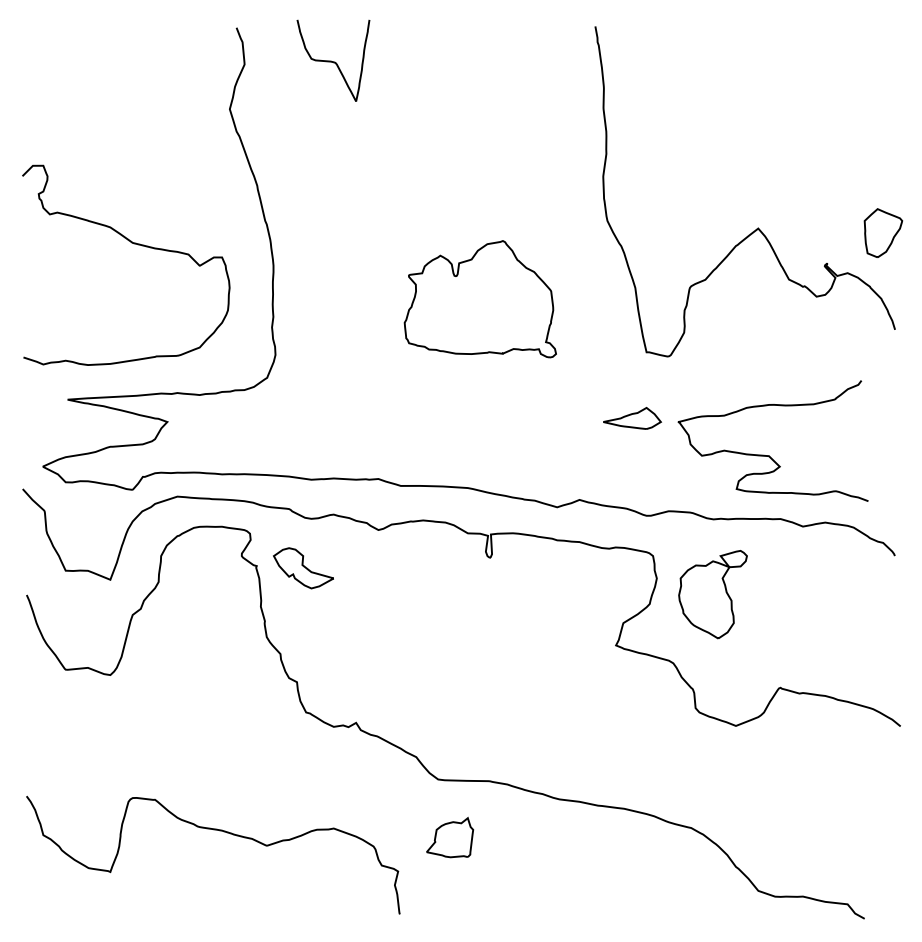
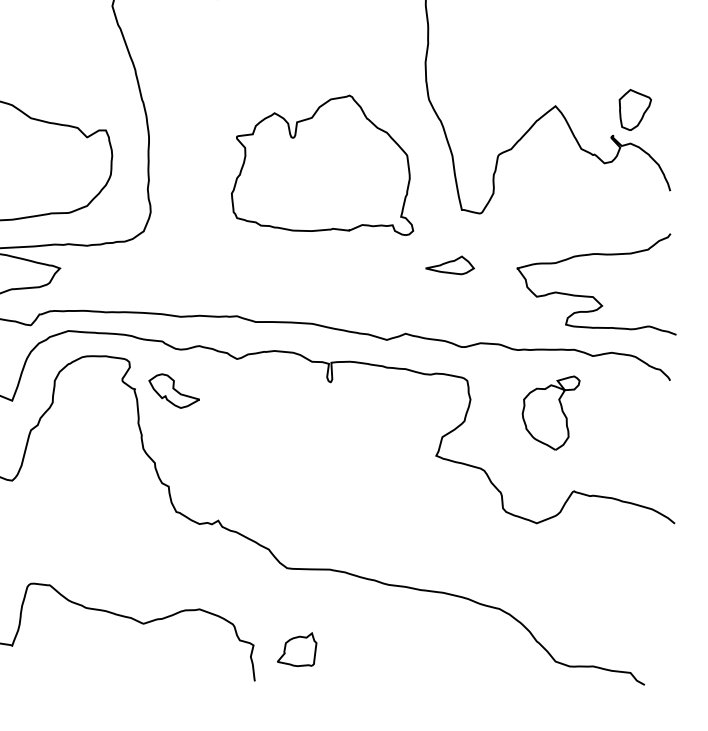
part: (883, 232) -> (635, 109), moved
part: (480, 299) -> (322, 165), size x1.43
curve: (769, 455) -> (593, 296), moved
part: (712, 594) -> (550, 413), moved
part: (450, 837) -> (297, 649), moved

